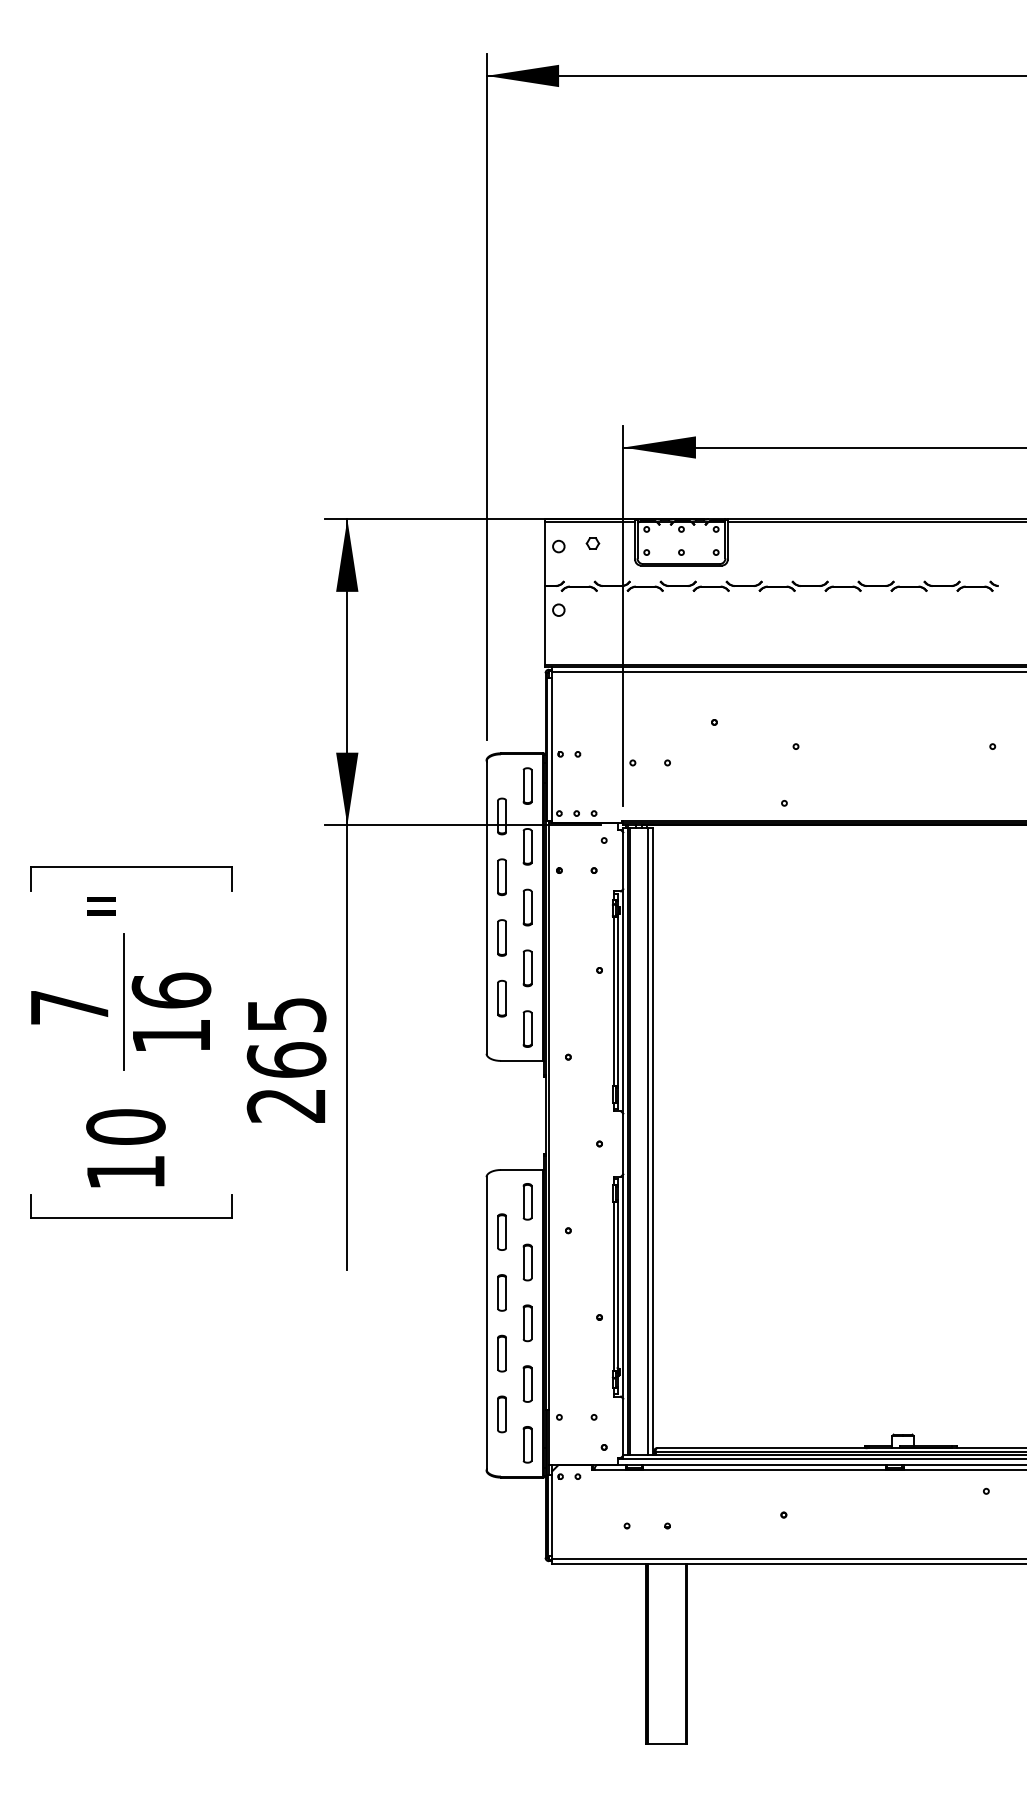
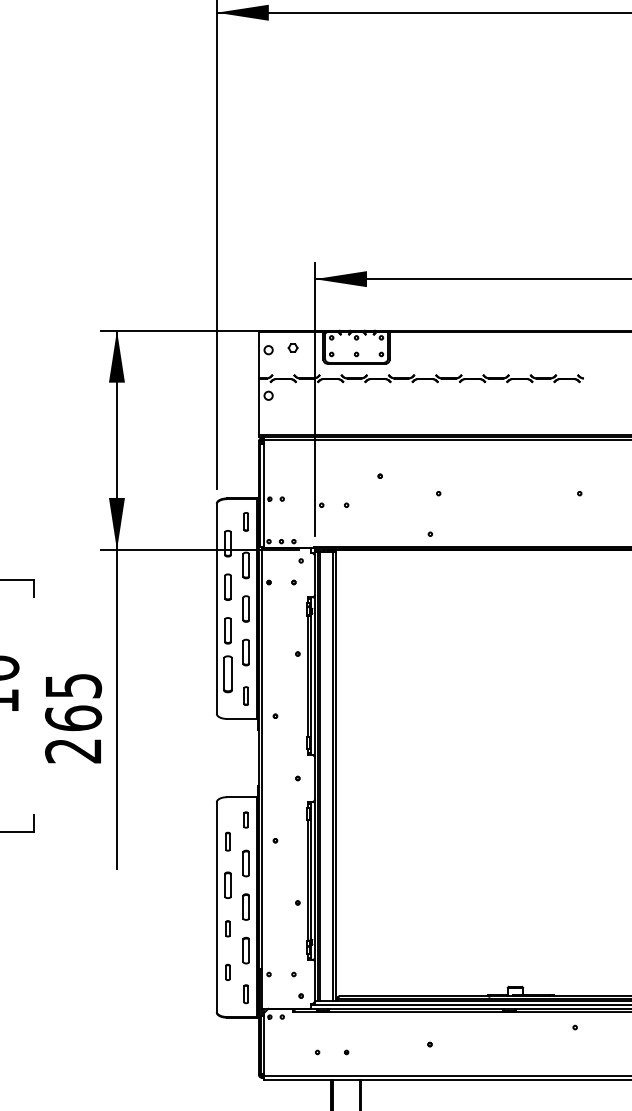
part: (527, 785) -> (246, 521), size x0.7
part: (501, 998) -> (227, 674), size x1.4
part: (527, 1028) -> (246, 695), size x0.7
part: (527, 1201) -> (246, 819), size x0.6
part: (501, 1231) -> (227, 841), size x0.7
part: (501, 1353) -> (227, 928), size x0.6
part: (501, 1414) -> (227, 972), size x0.6
part: (527, 1444) -> (246, 993), size x0.7

